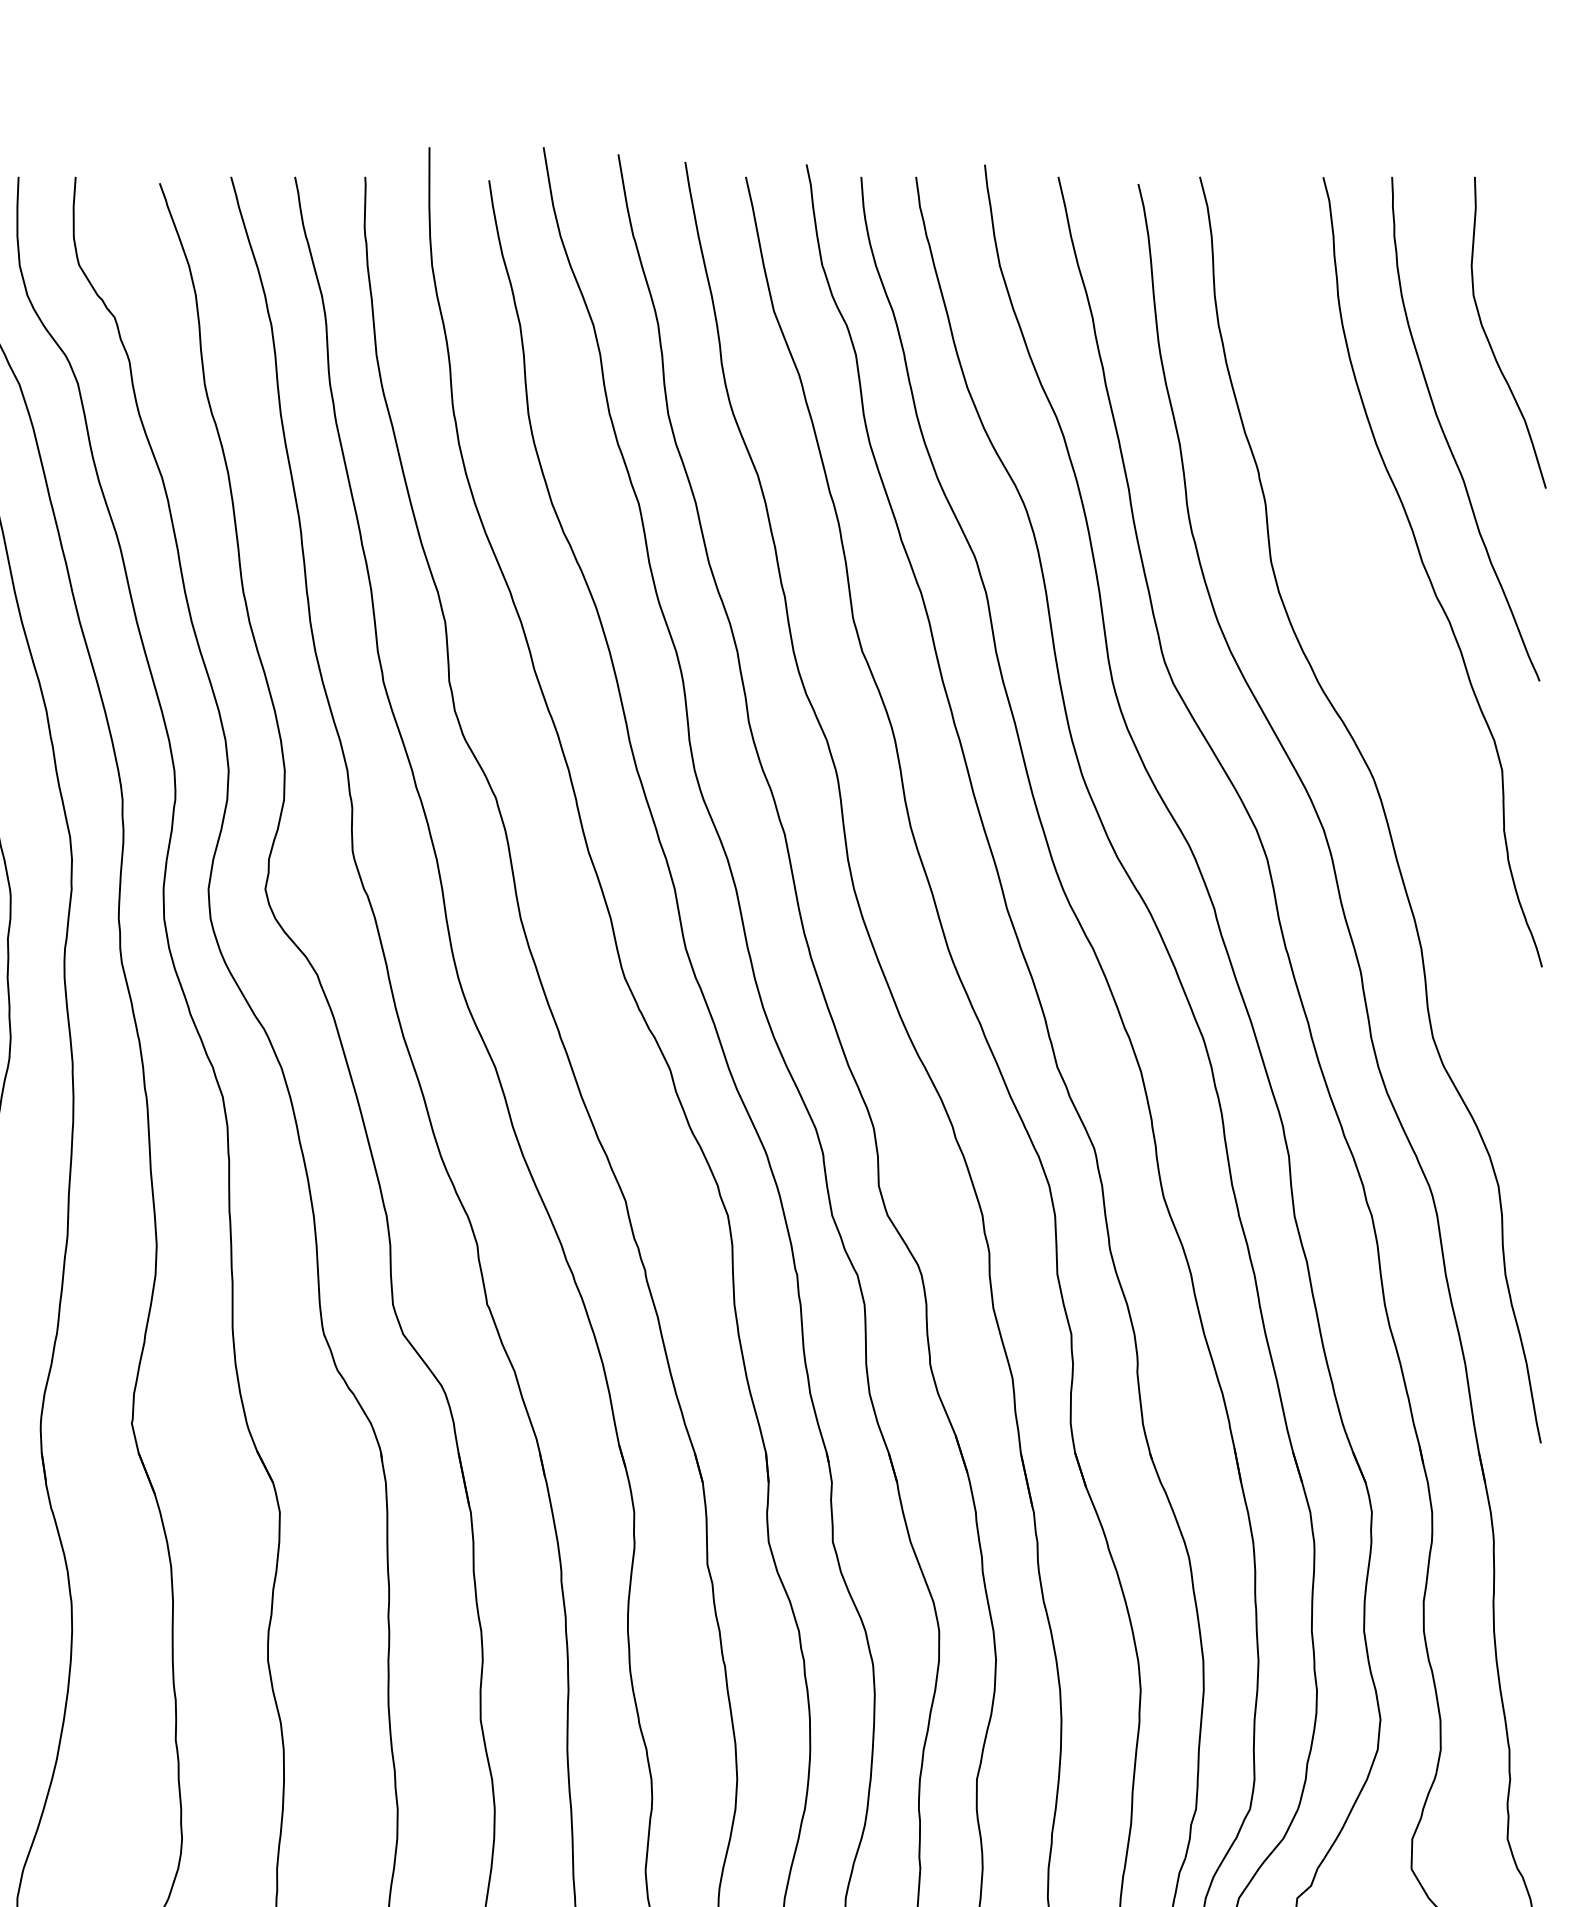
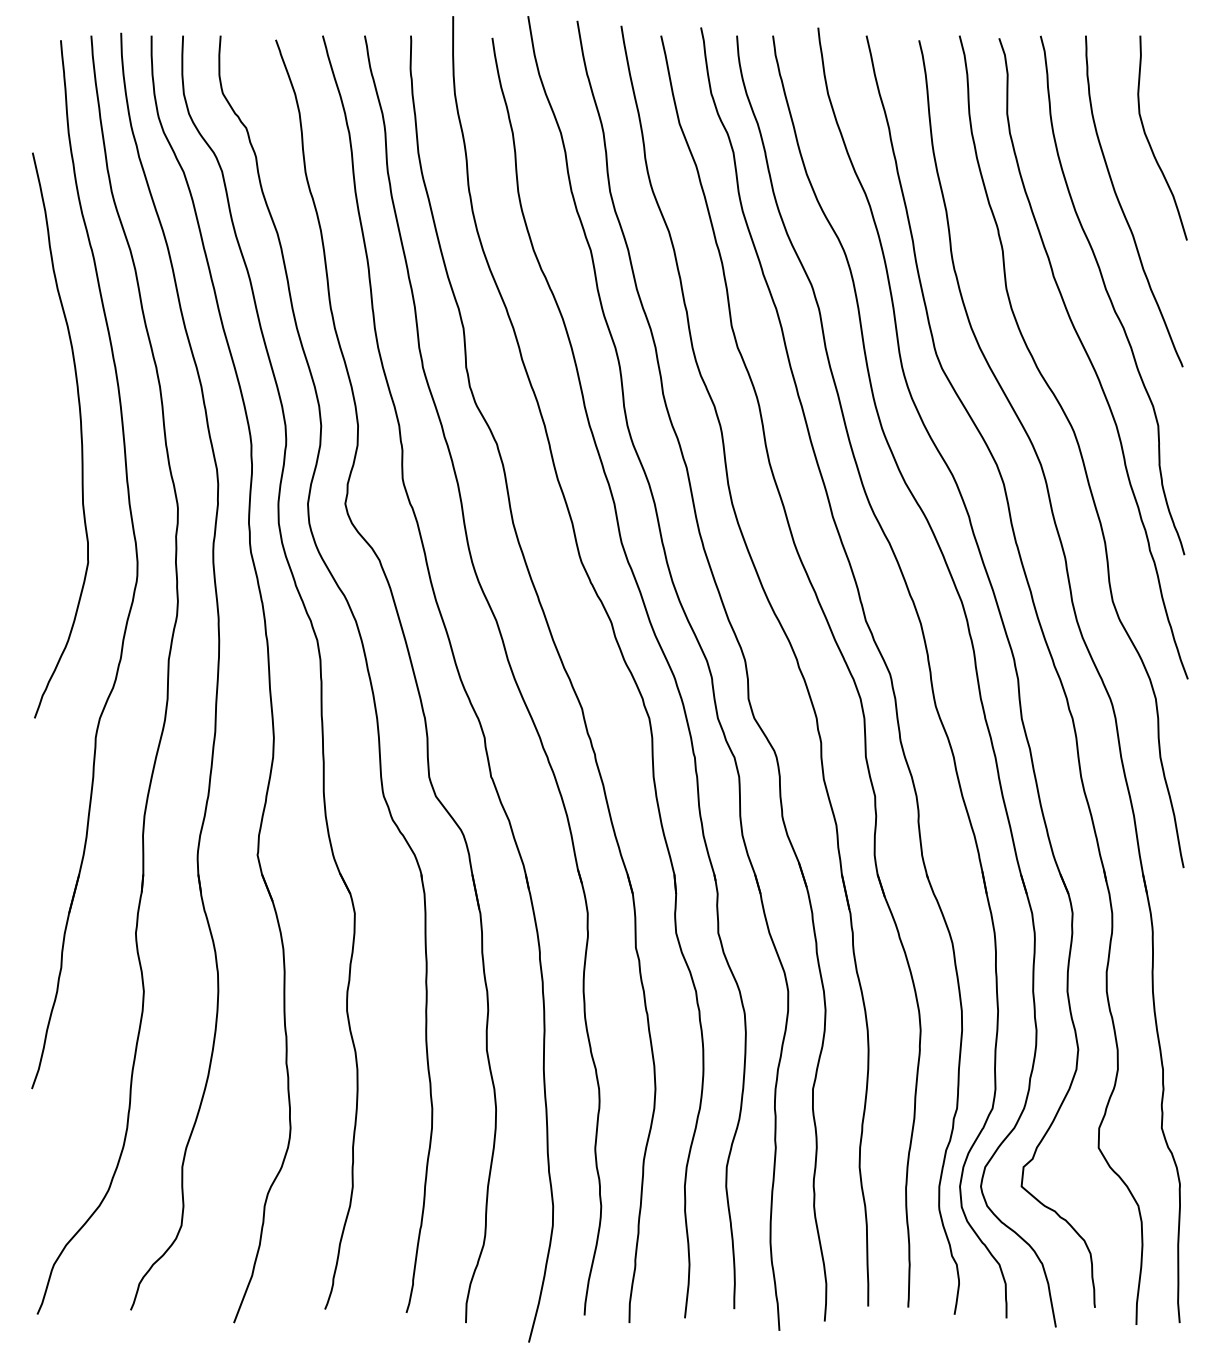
curve: (1400, 671) -> (1091, 360), added

